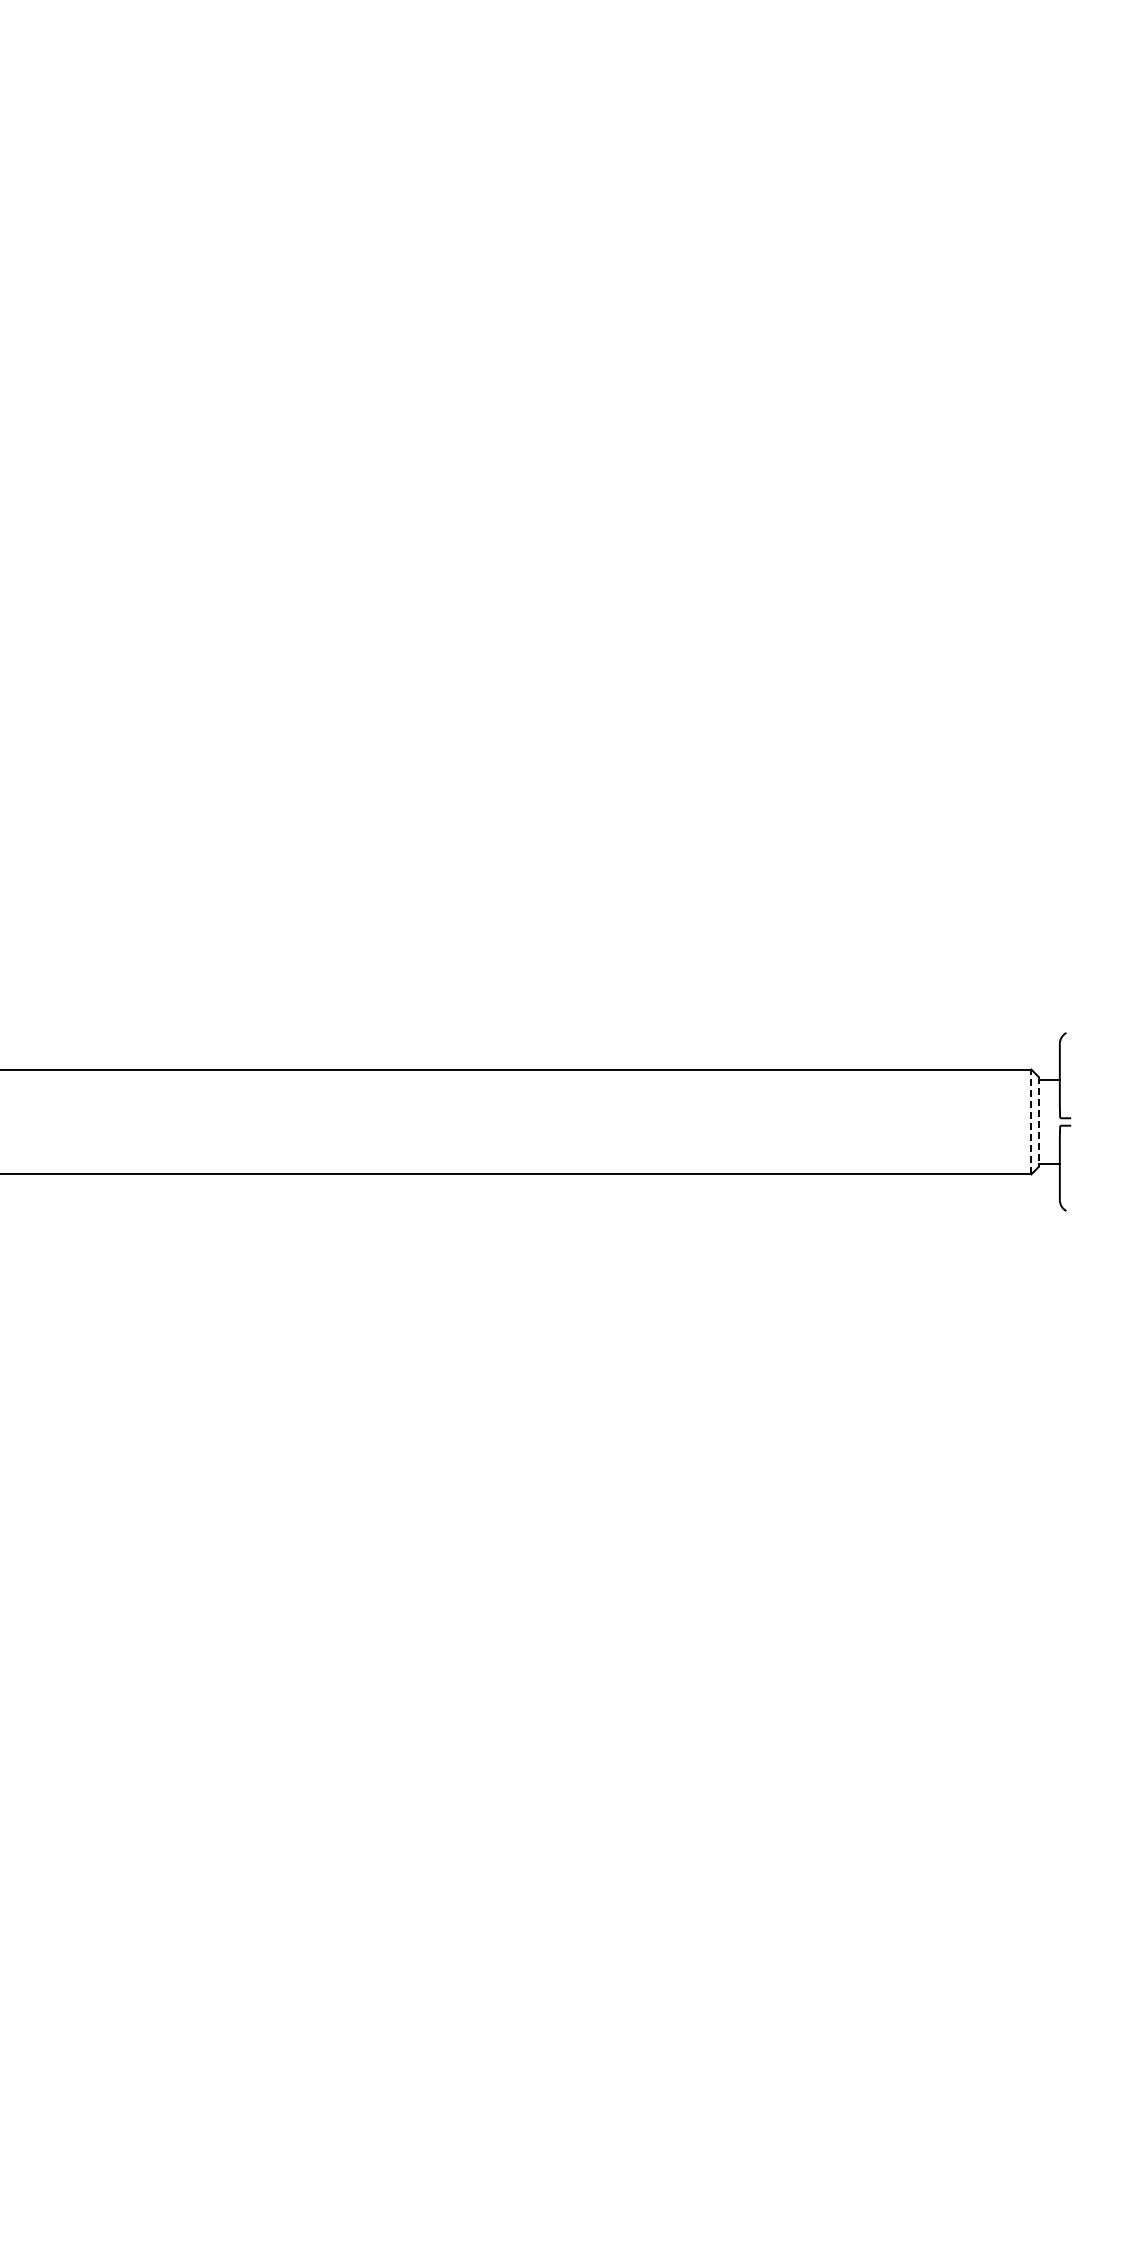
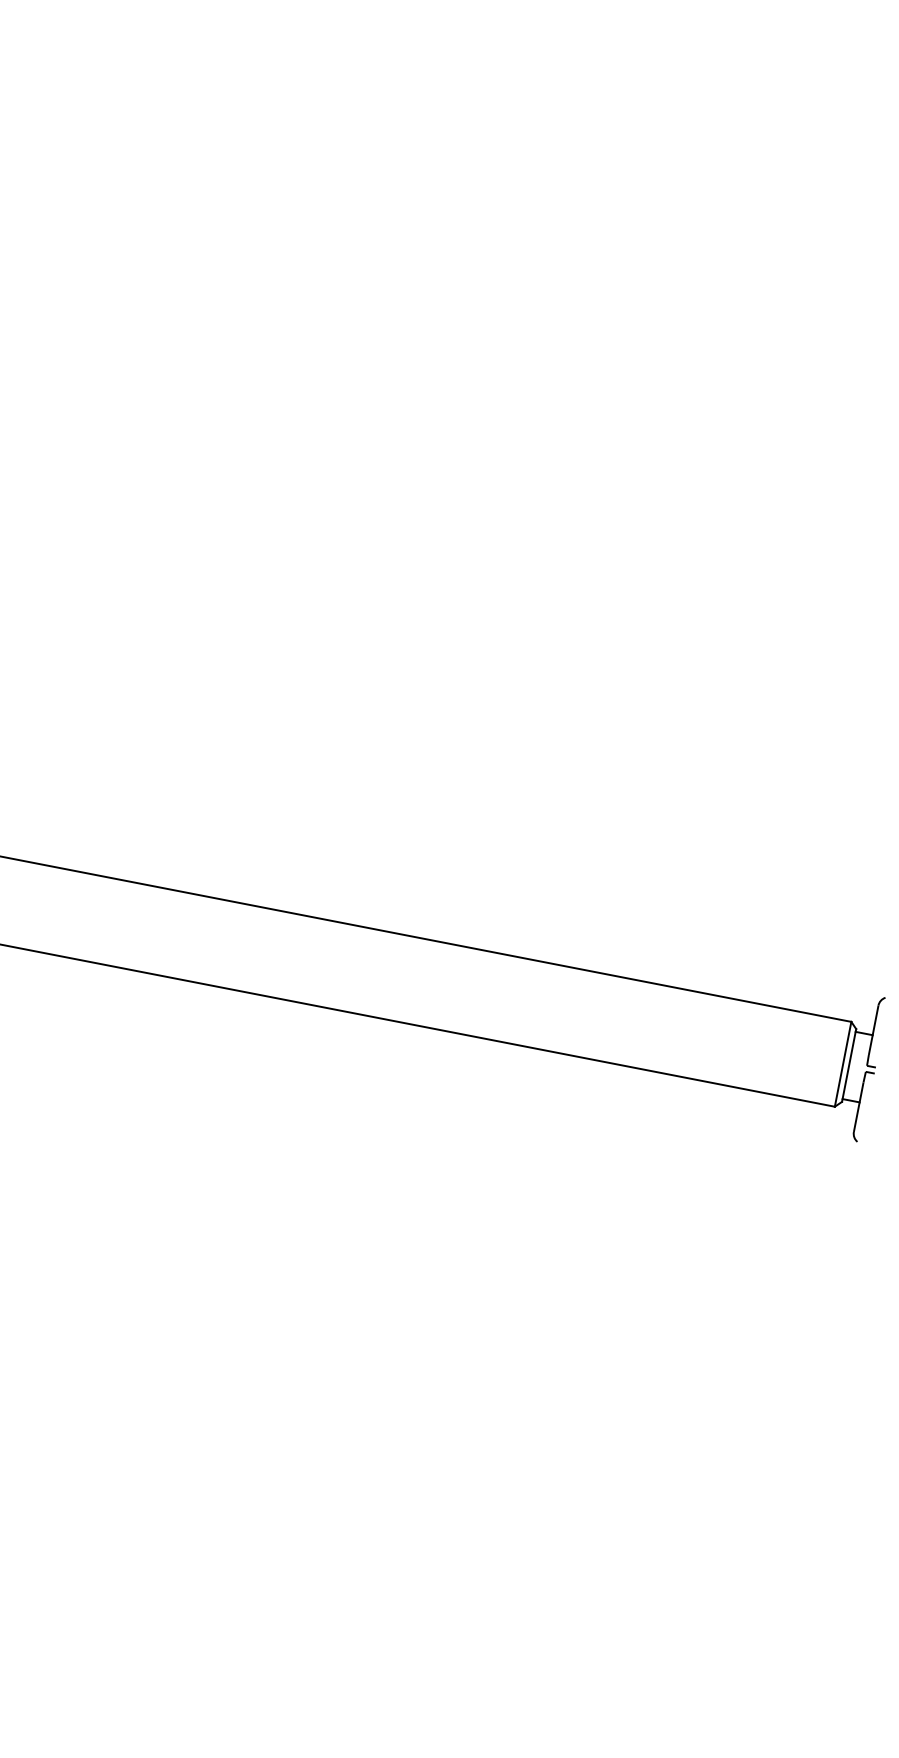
line: (1031, 1121) -> (843, 1063), dashed -> solid
line: (1038, 1122) -> (848, 1065), dashed -> solid

